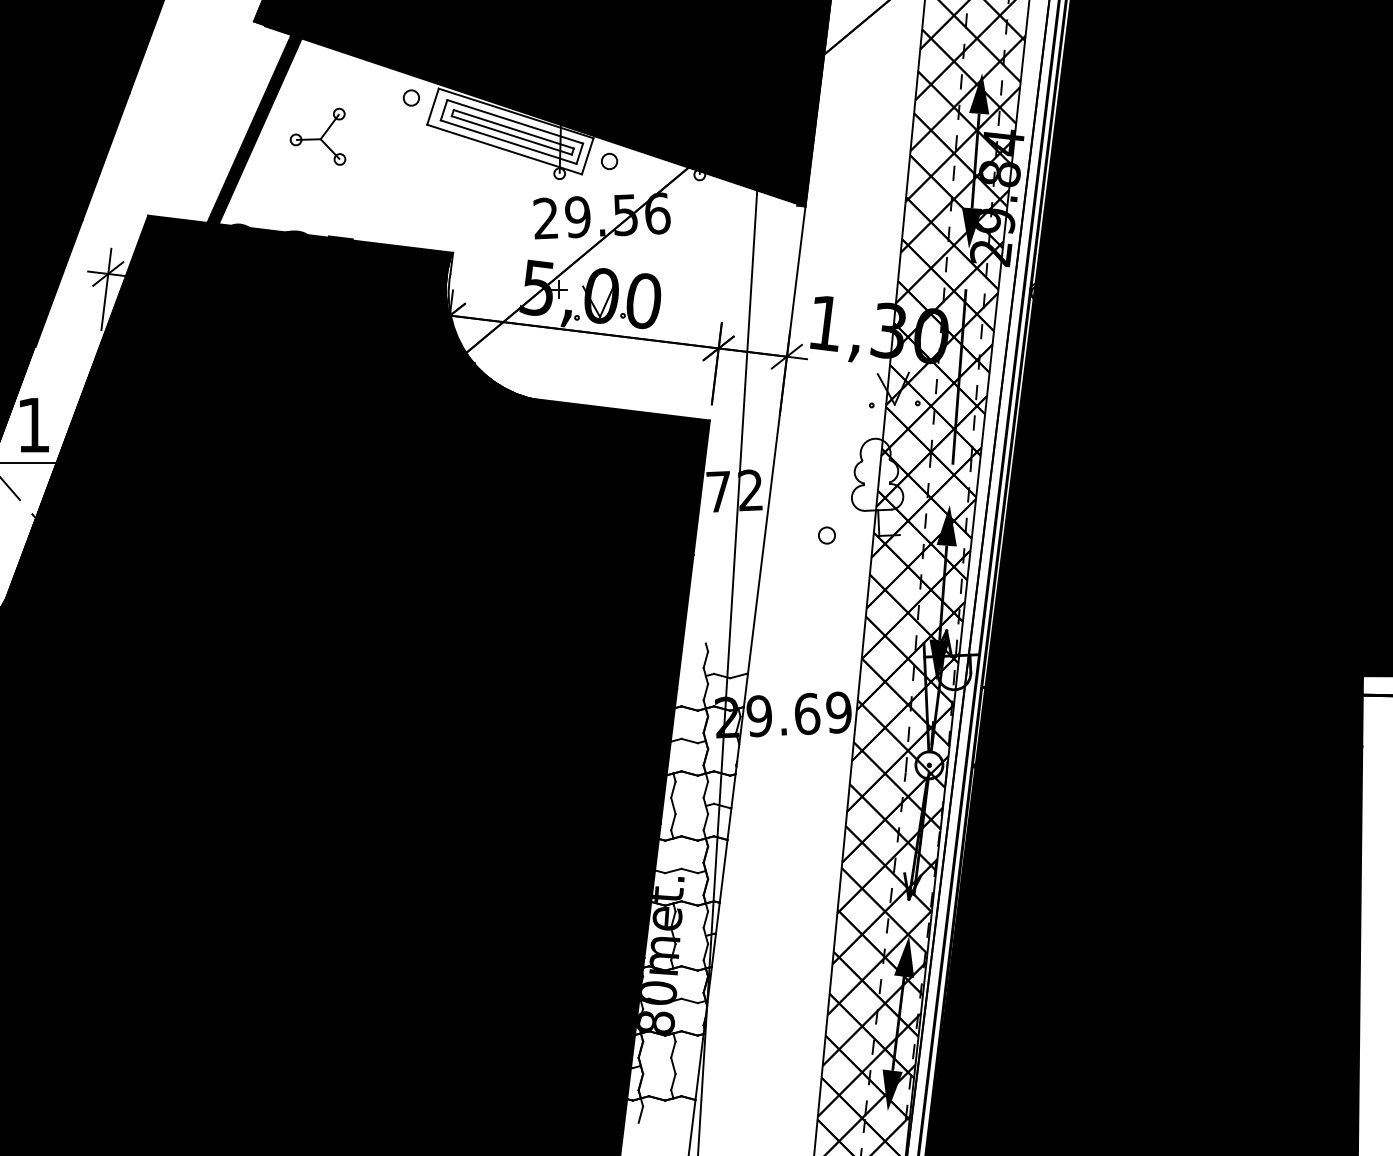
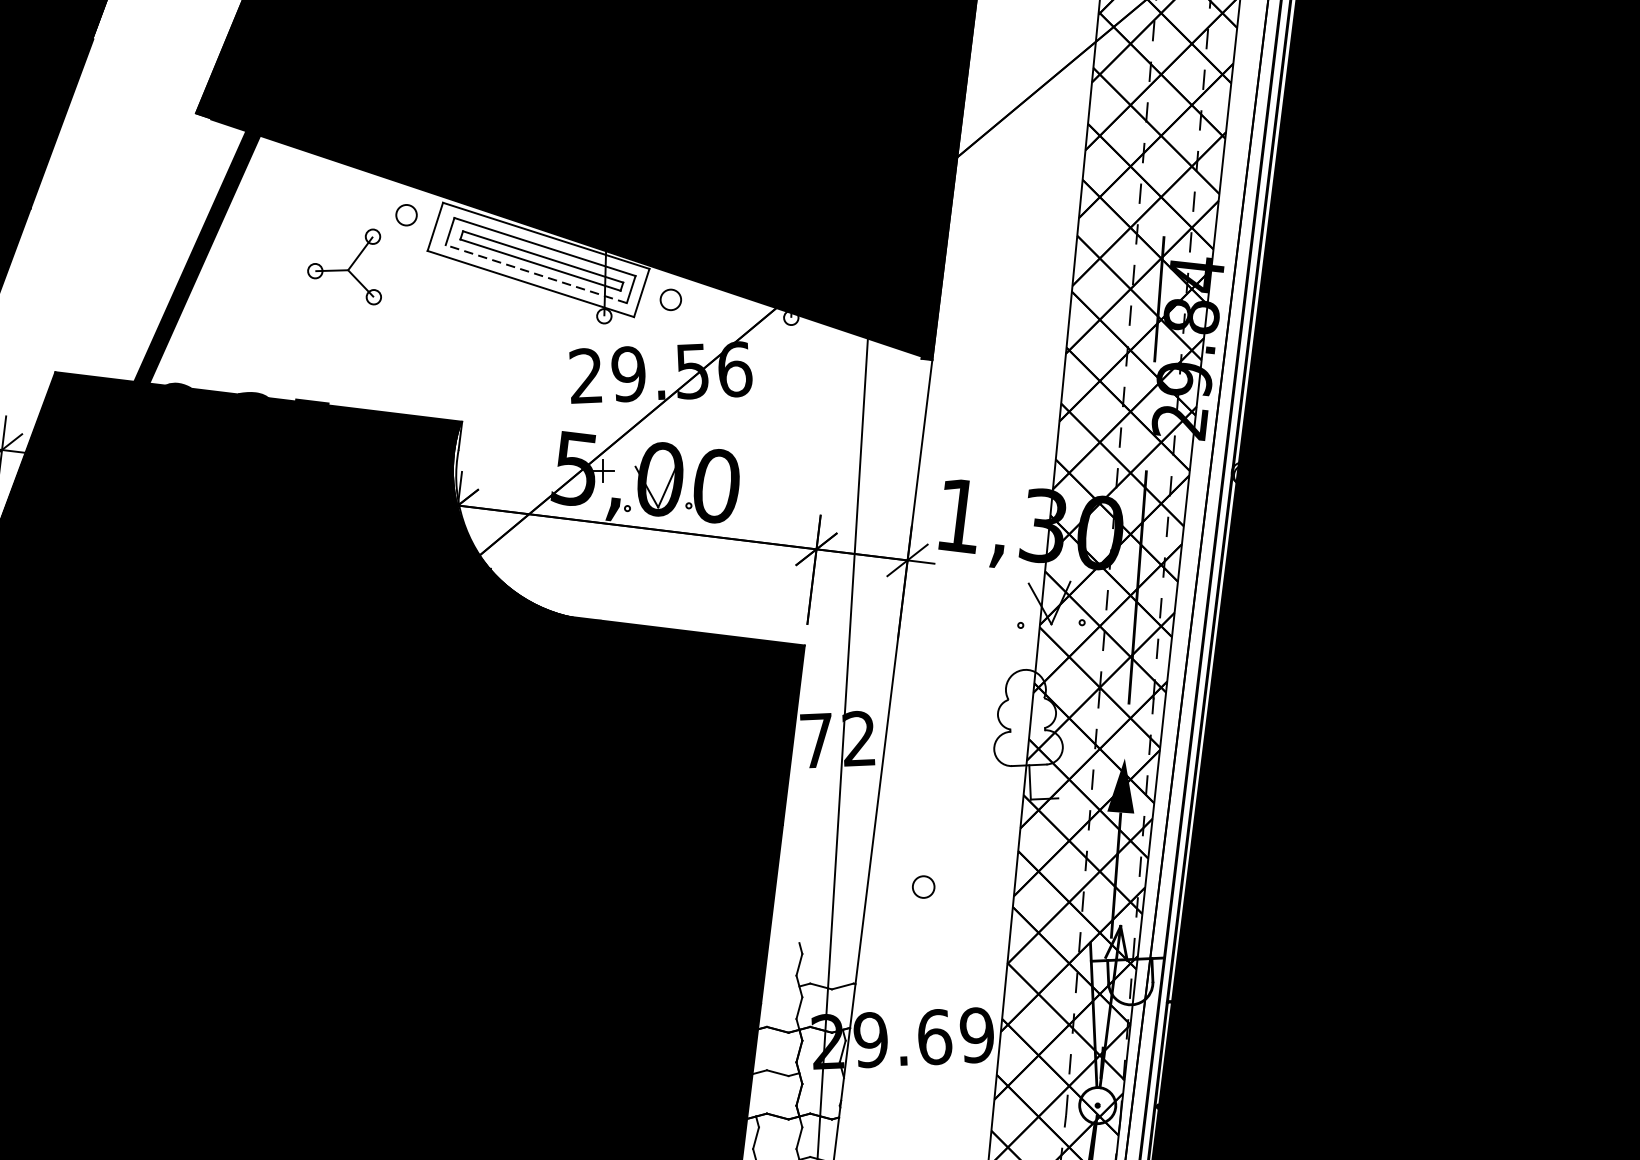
fill: (979, 93) -> (1164, 209), removed
part: (317, 136) -> (343, 266), moved
line: (508, 142) -> (536, 274), solid -> dashed
fill: (971, 227) -> (1153, 387), removed
circle: (826, 535) -> (923, 887), moved
fill: (939, 659) -> (1111, 964), removed

